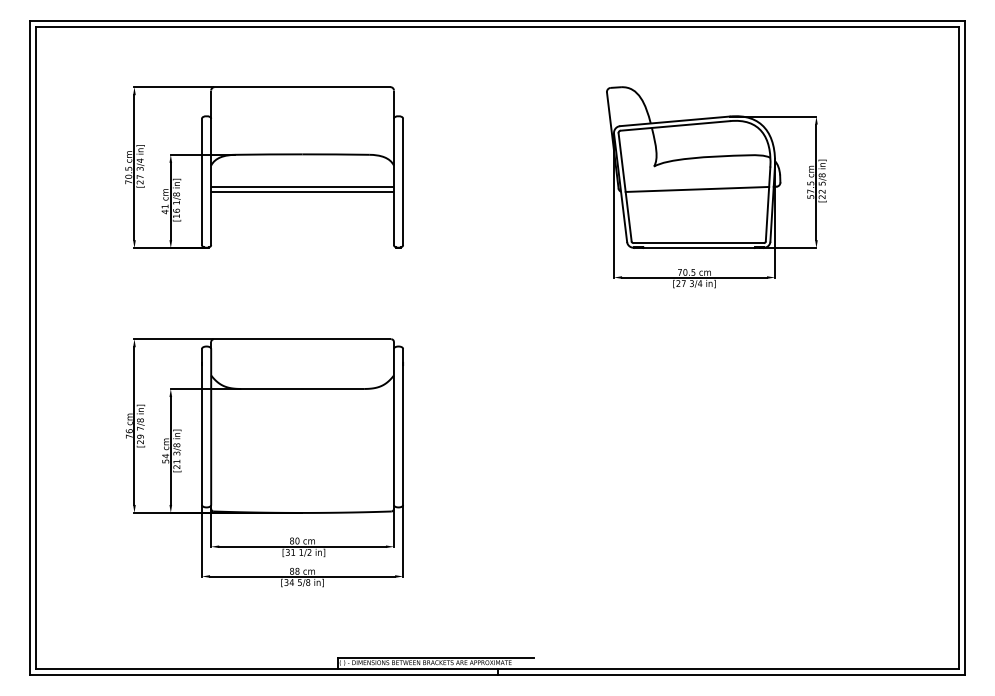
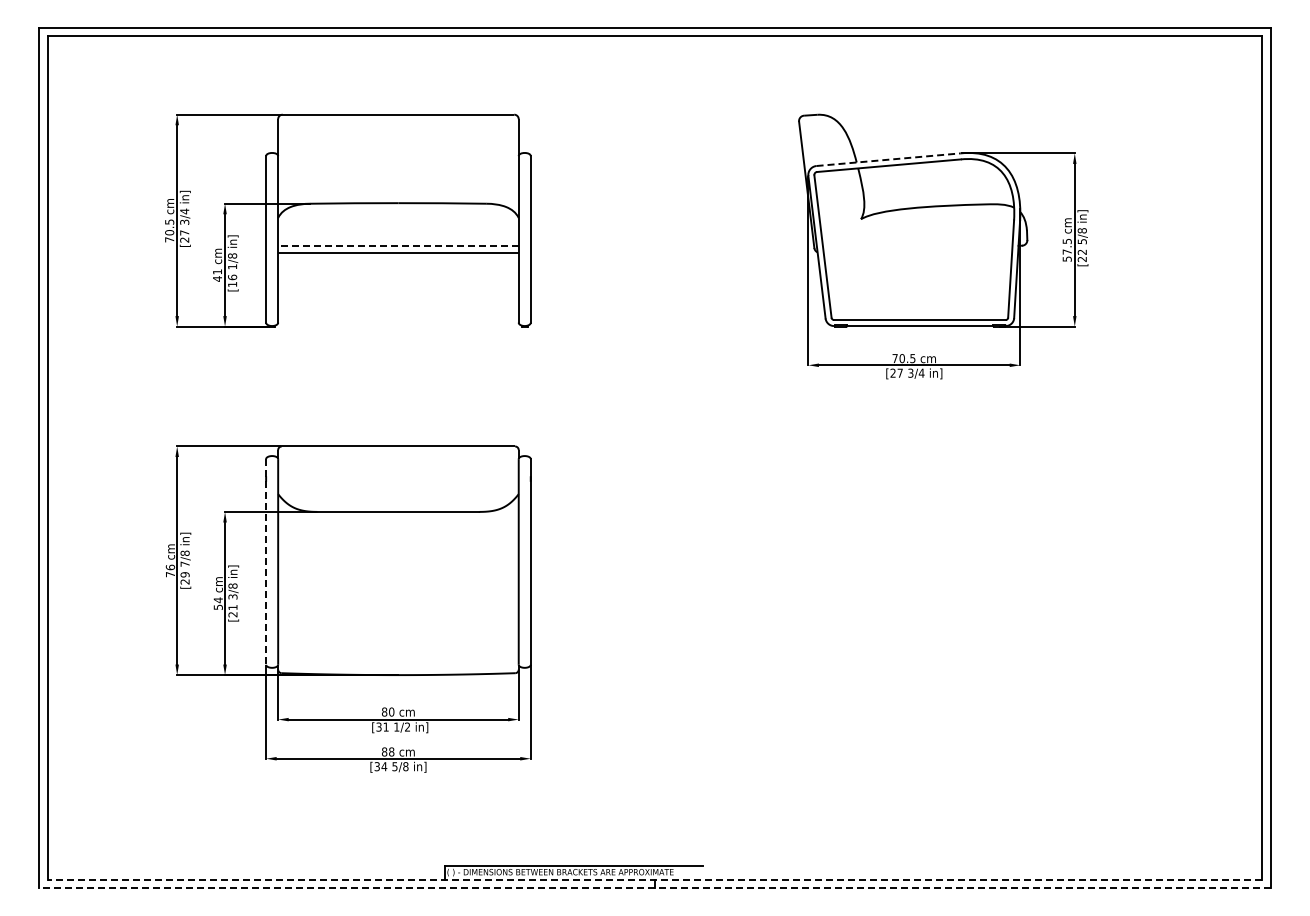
line: (675, 121) -> (889, 159), solid -> dashed
line: (301, 186) -> (397, 245), solid -> dashed
line: (696, 189) -> (917, 249), removed
line: (202, 426) -> (266, 561), solid -> dashed
line: (497, 668) -> (654, 879), solid -> dashed
line: (497, 675) -> (655, 888), solid -> dashed

